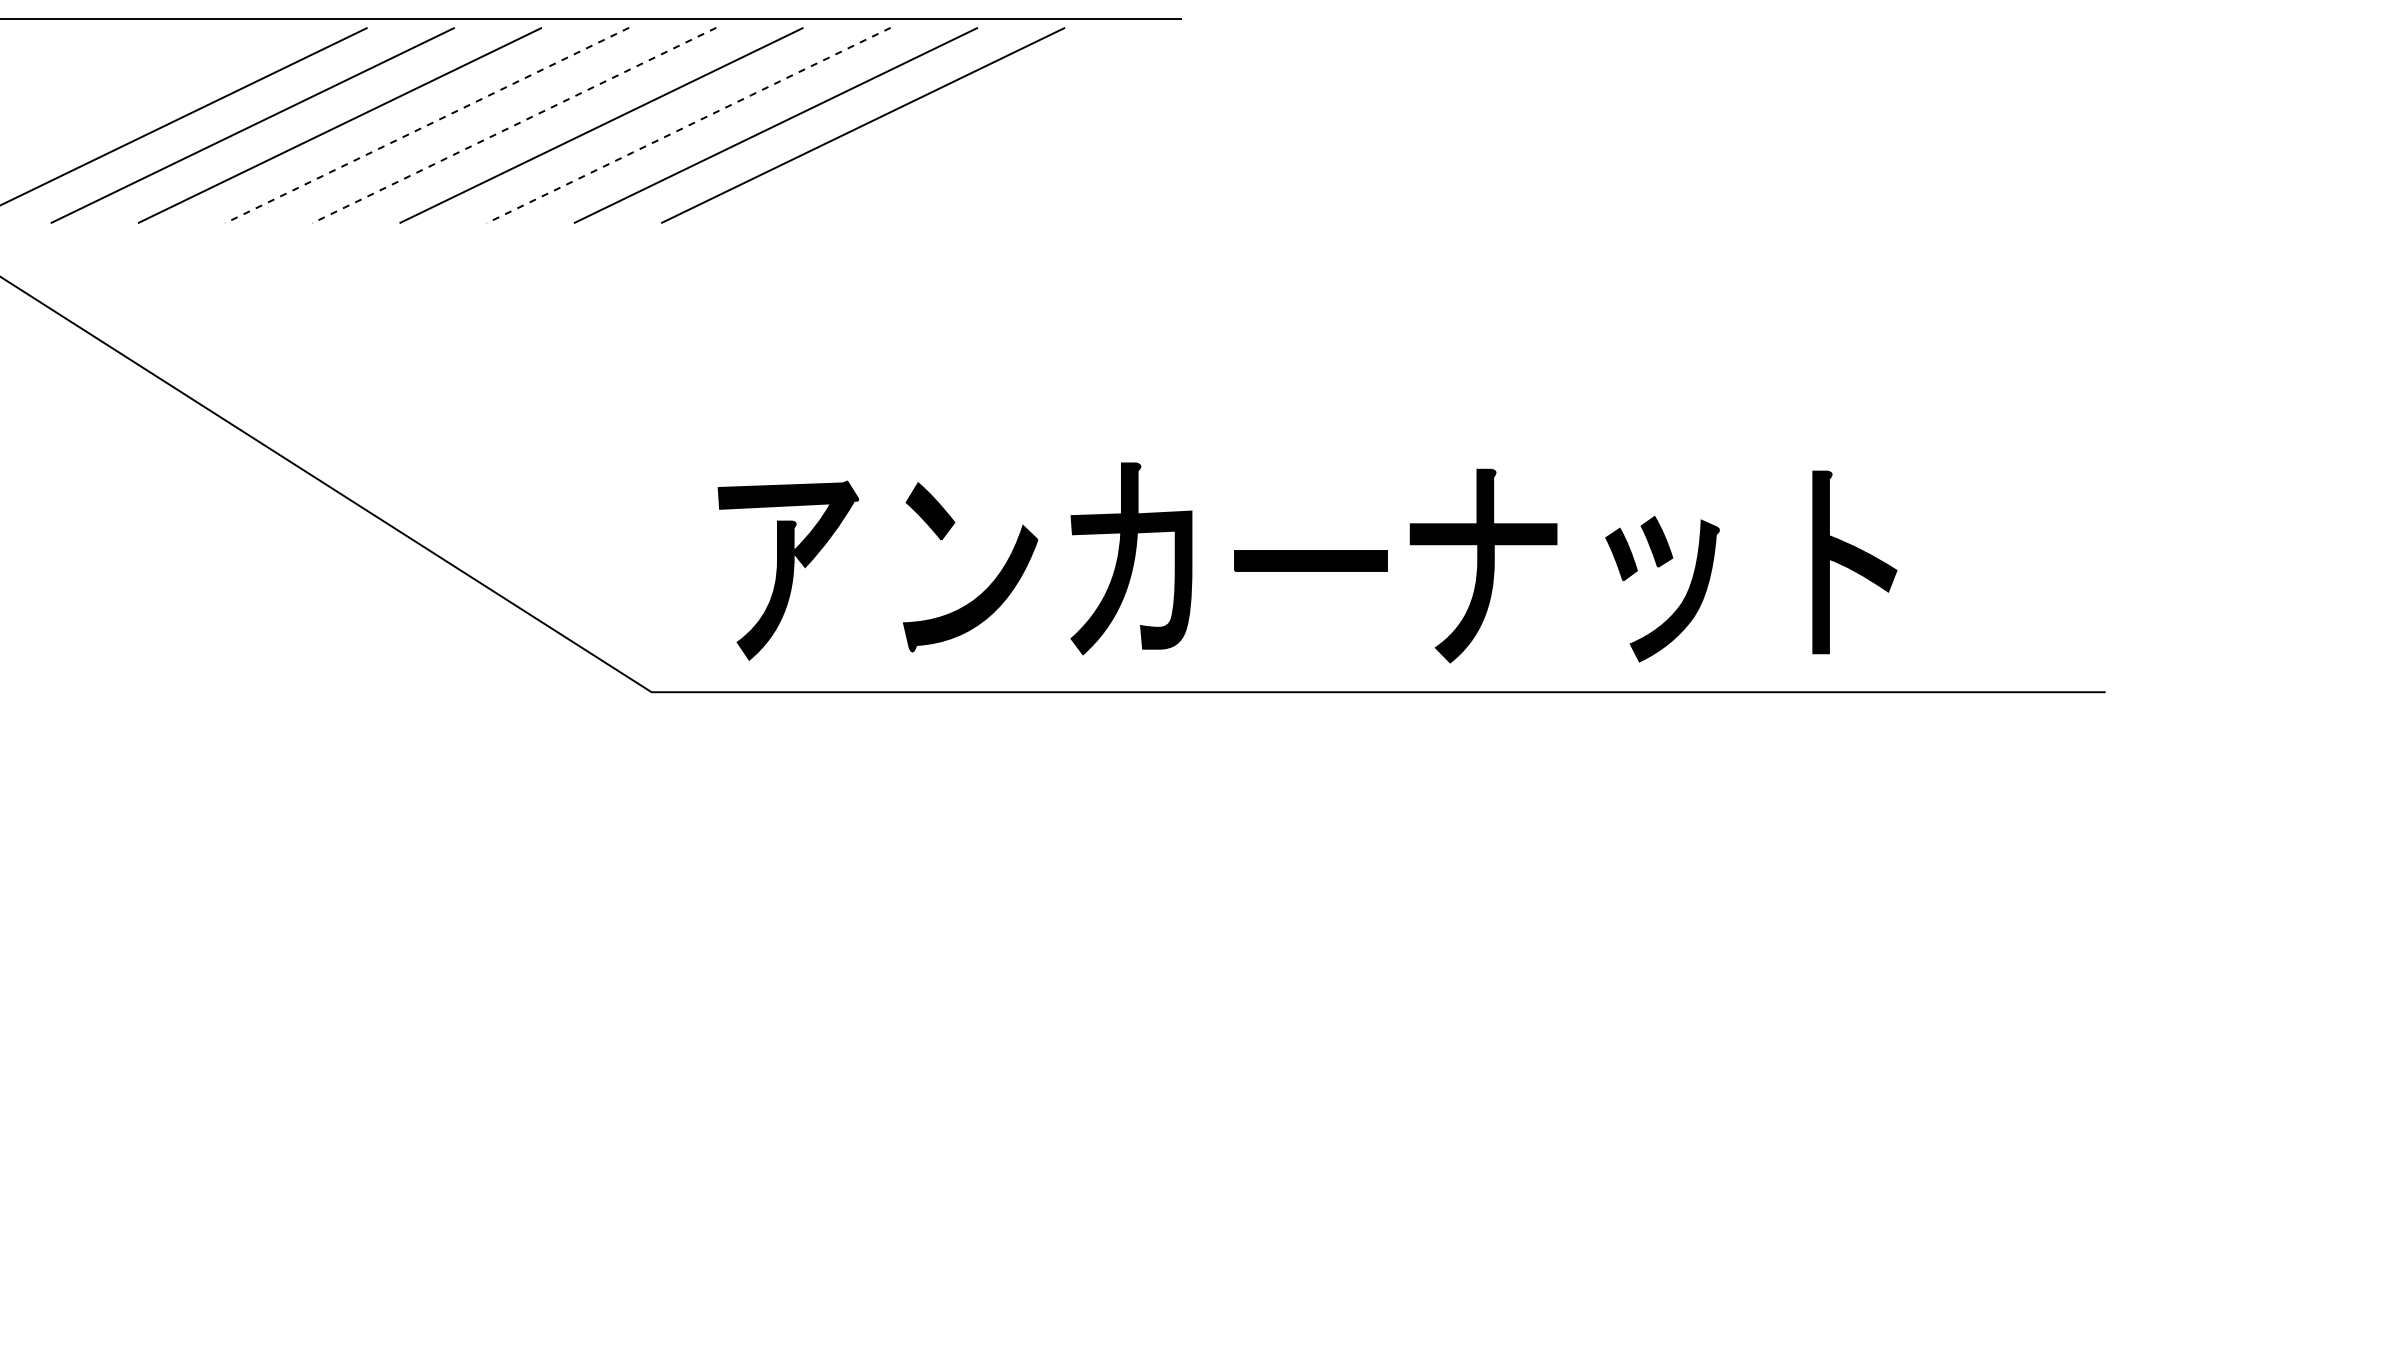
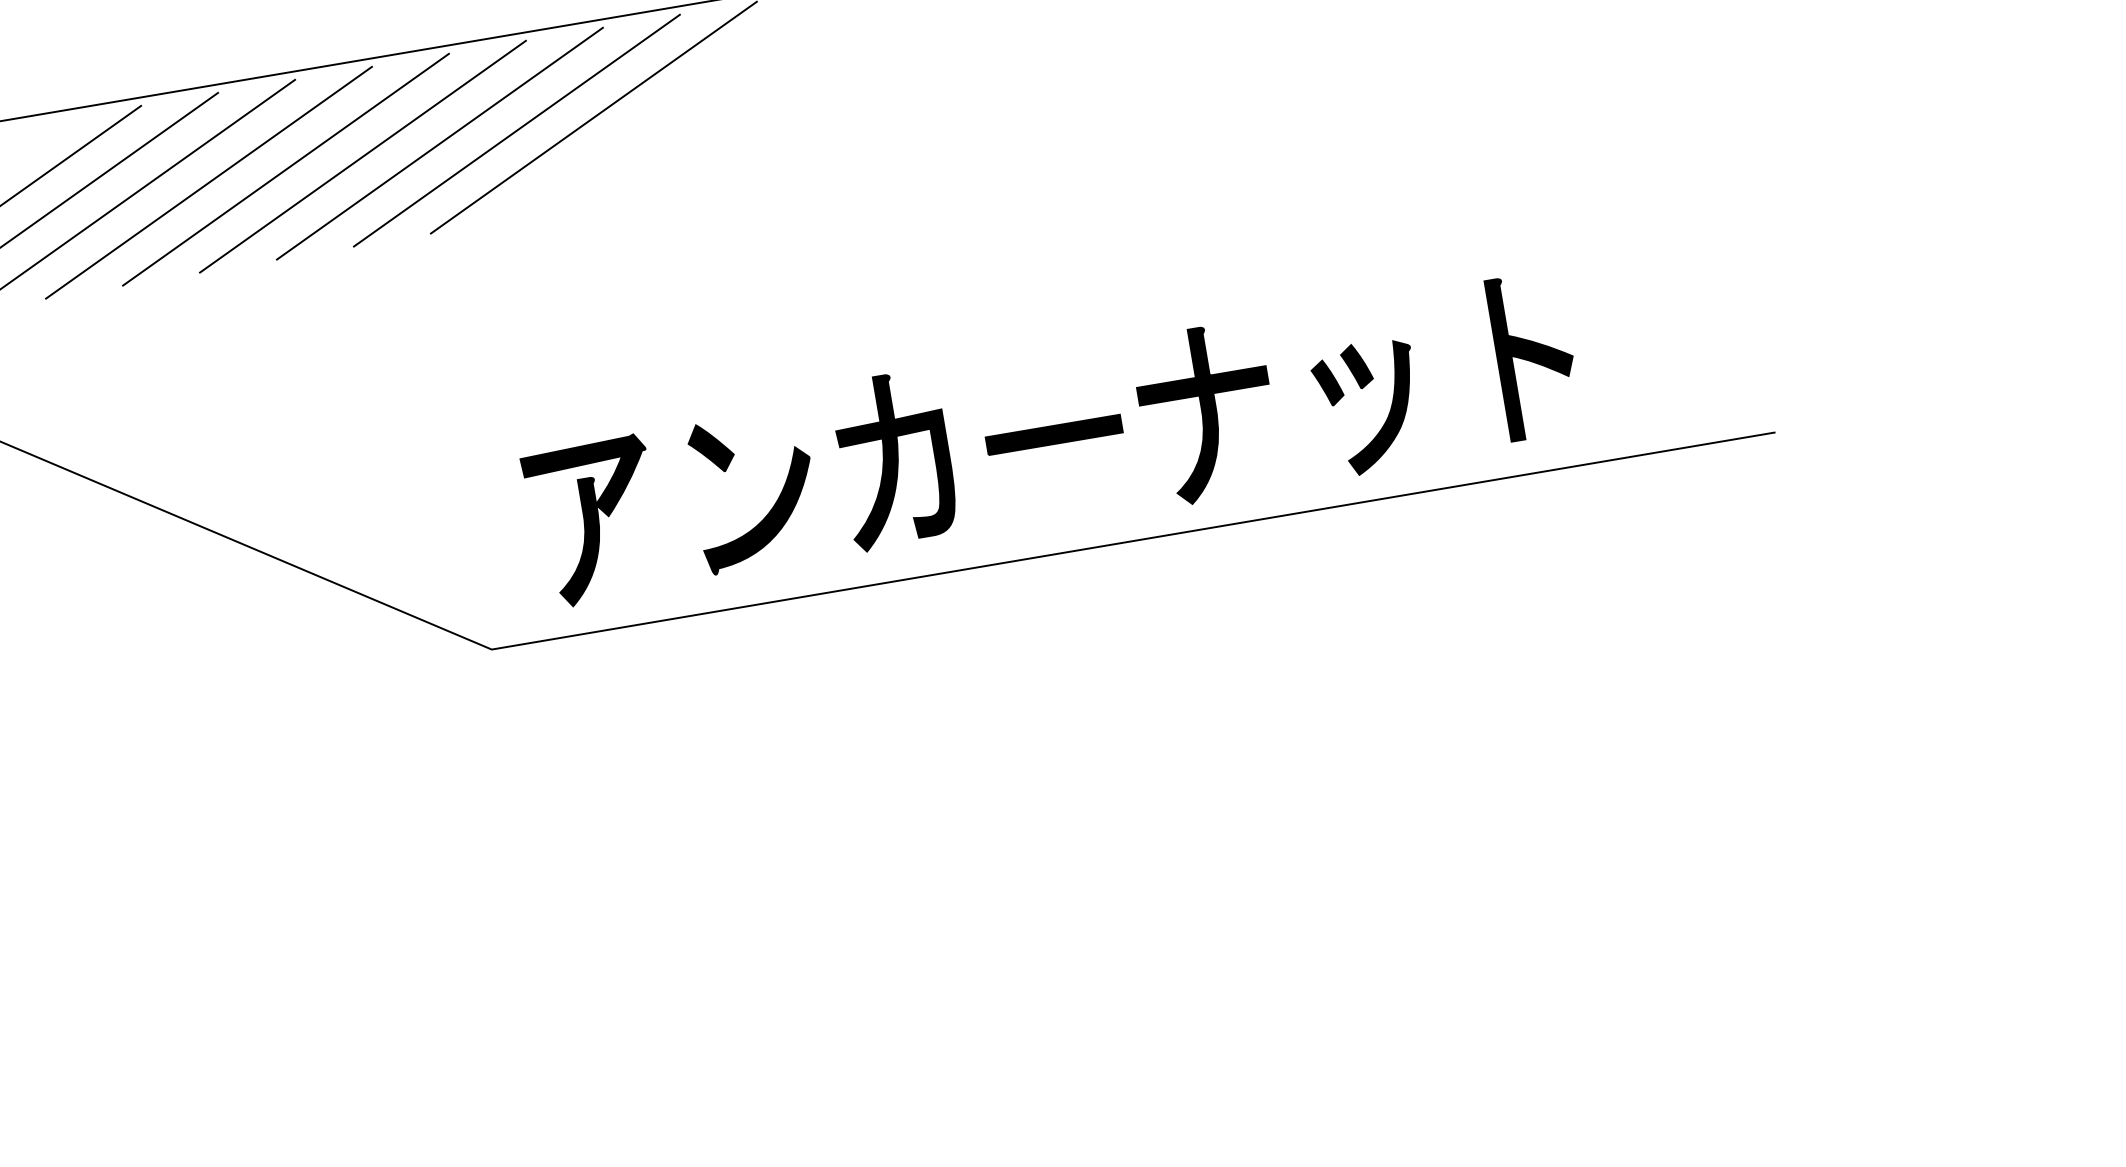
line: (426, 125) -> (208, 182), dashed -> solid
line: (513, 125) -> (285, 169), dashed -> solid
line: (688, 125) -> (439, 143), dashed -> solid

